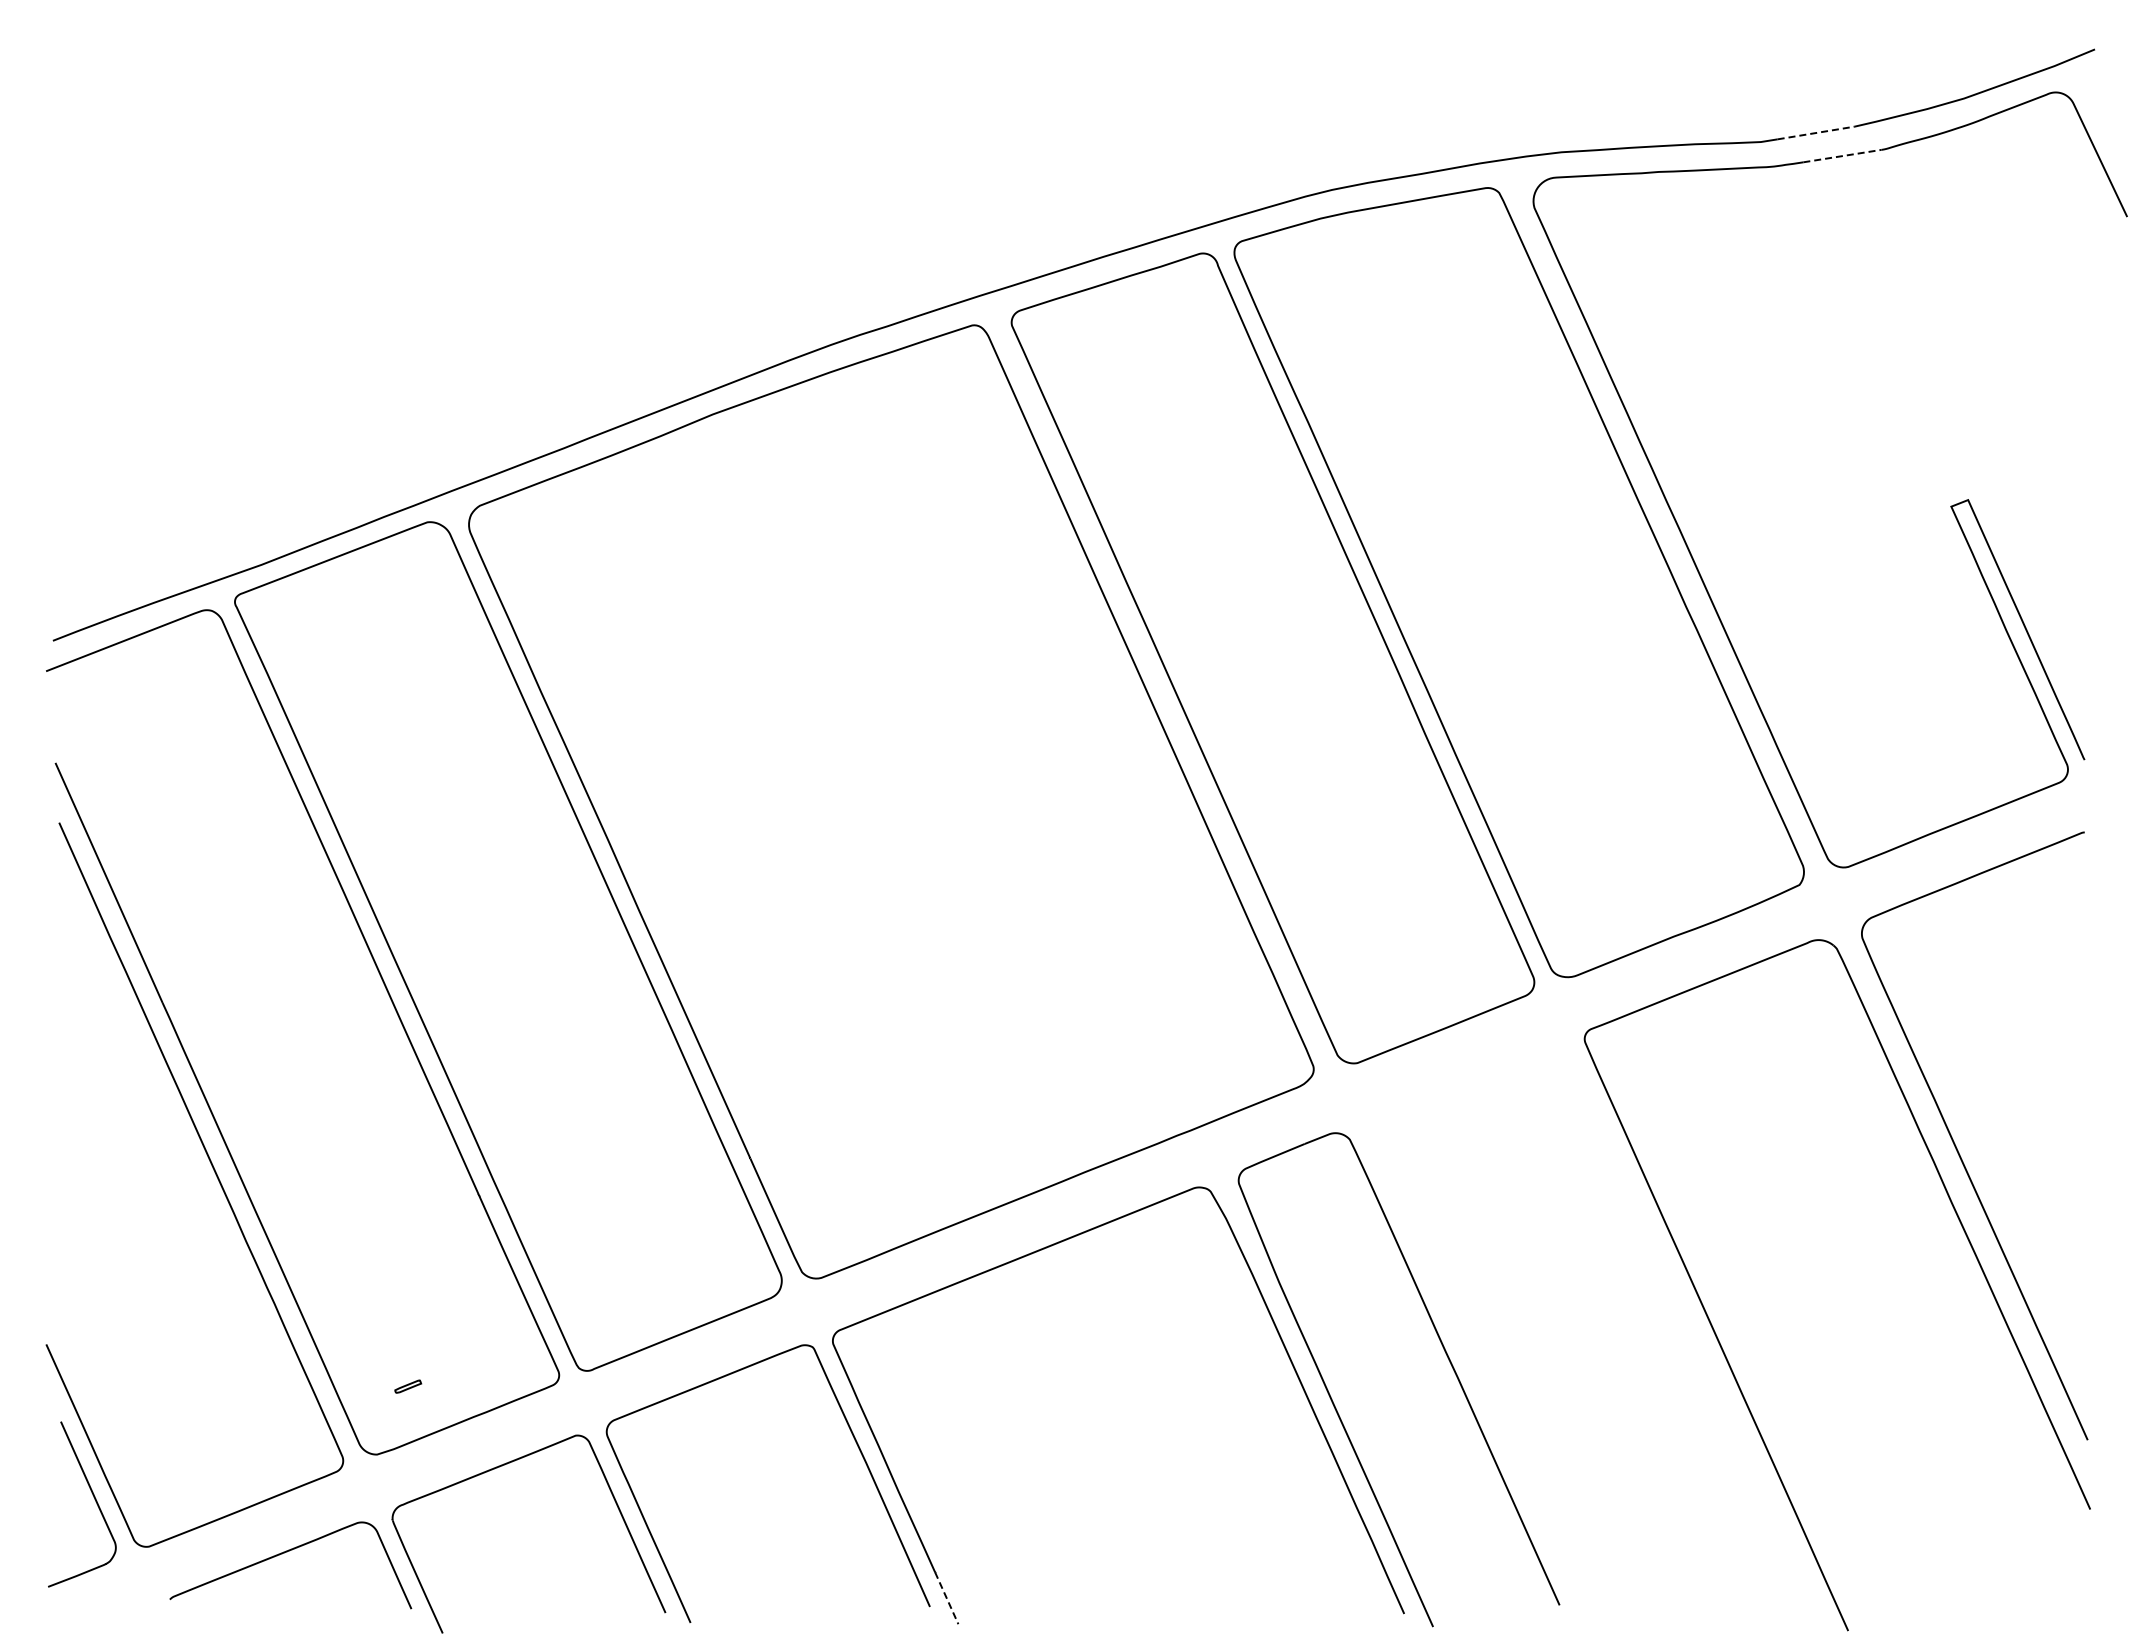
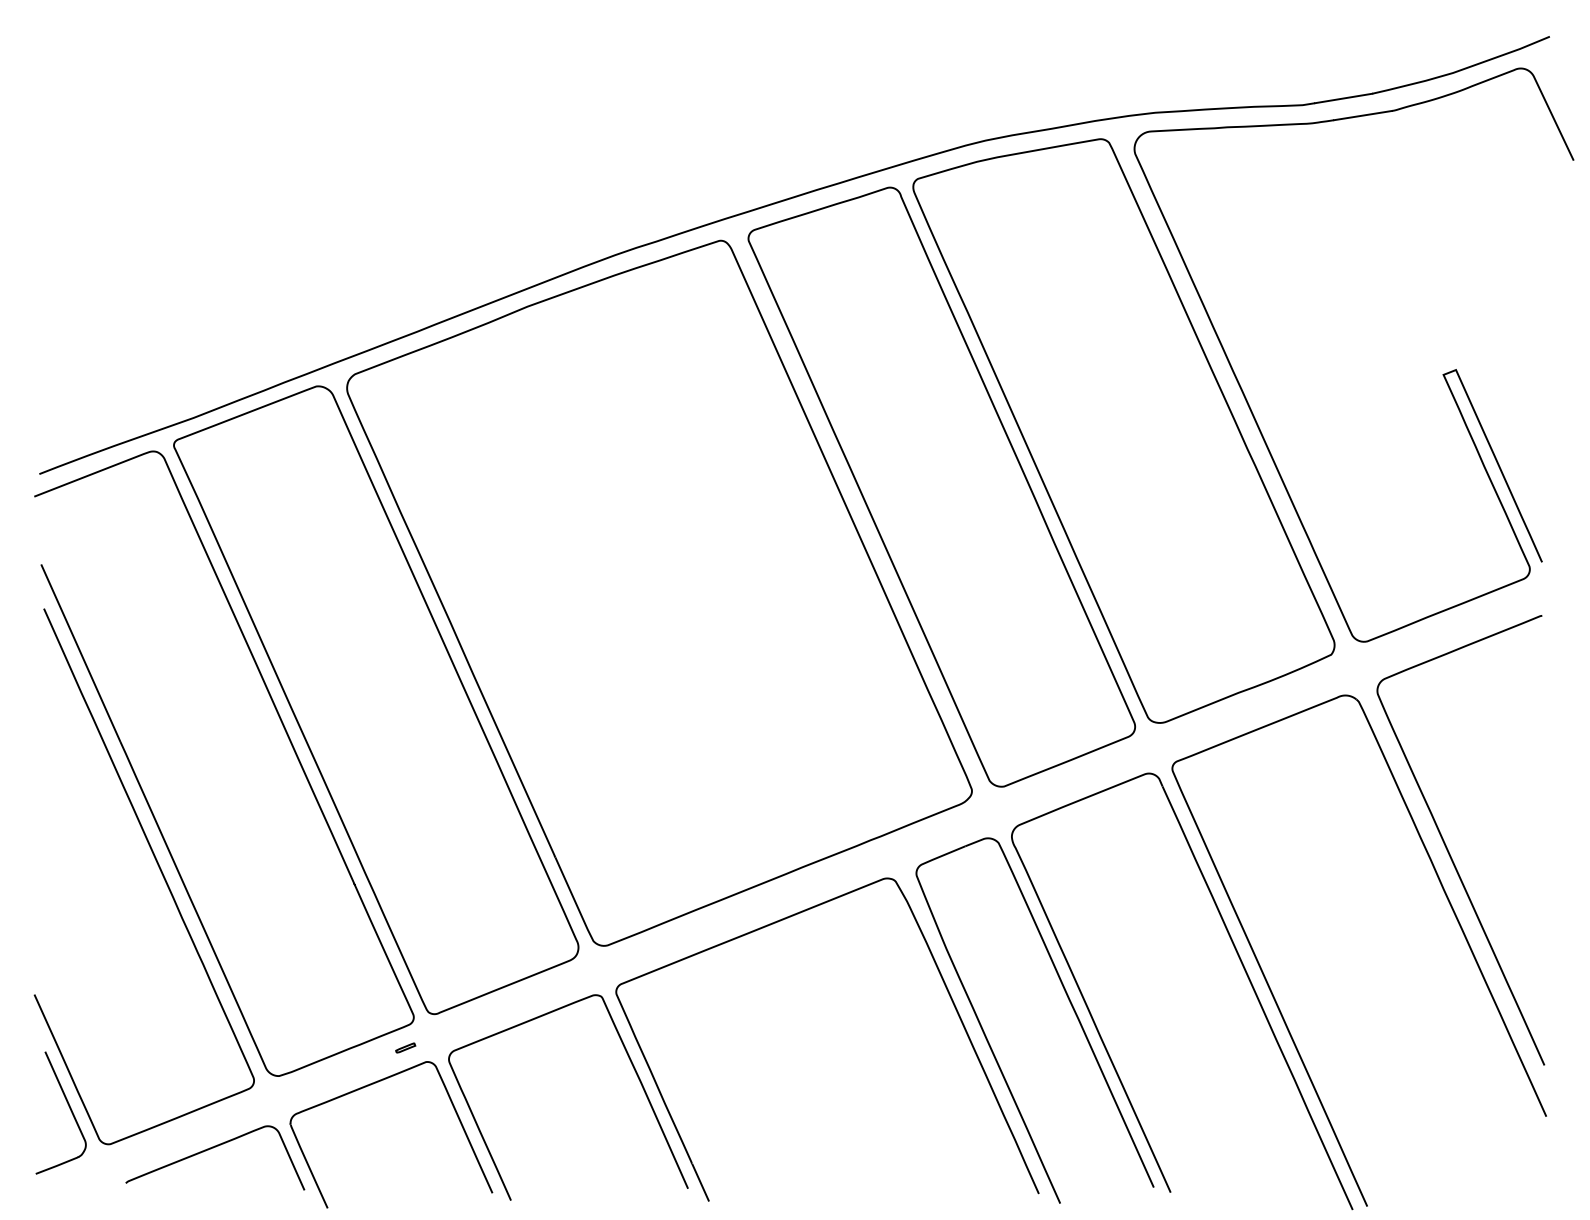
line: (1816, 132) -> (1343, 98), dashed -> solid
line: (1842, 156) -> (1363, 115), dashed -> solid
part: (1676, 1299) -> (1240, 961), added
part: (408, 1386) -> (405, 1047), moved
line: (946, 1597) -> (700, 1181), dashed -> solid

